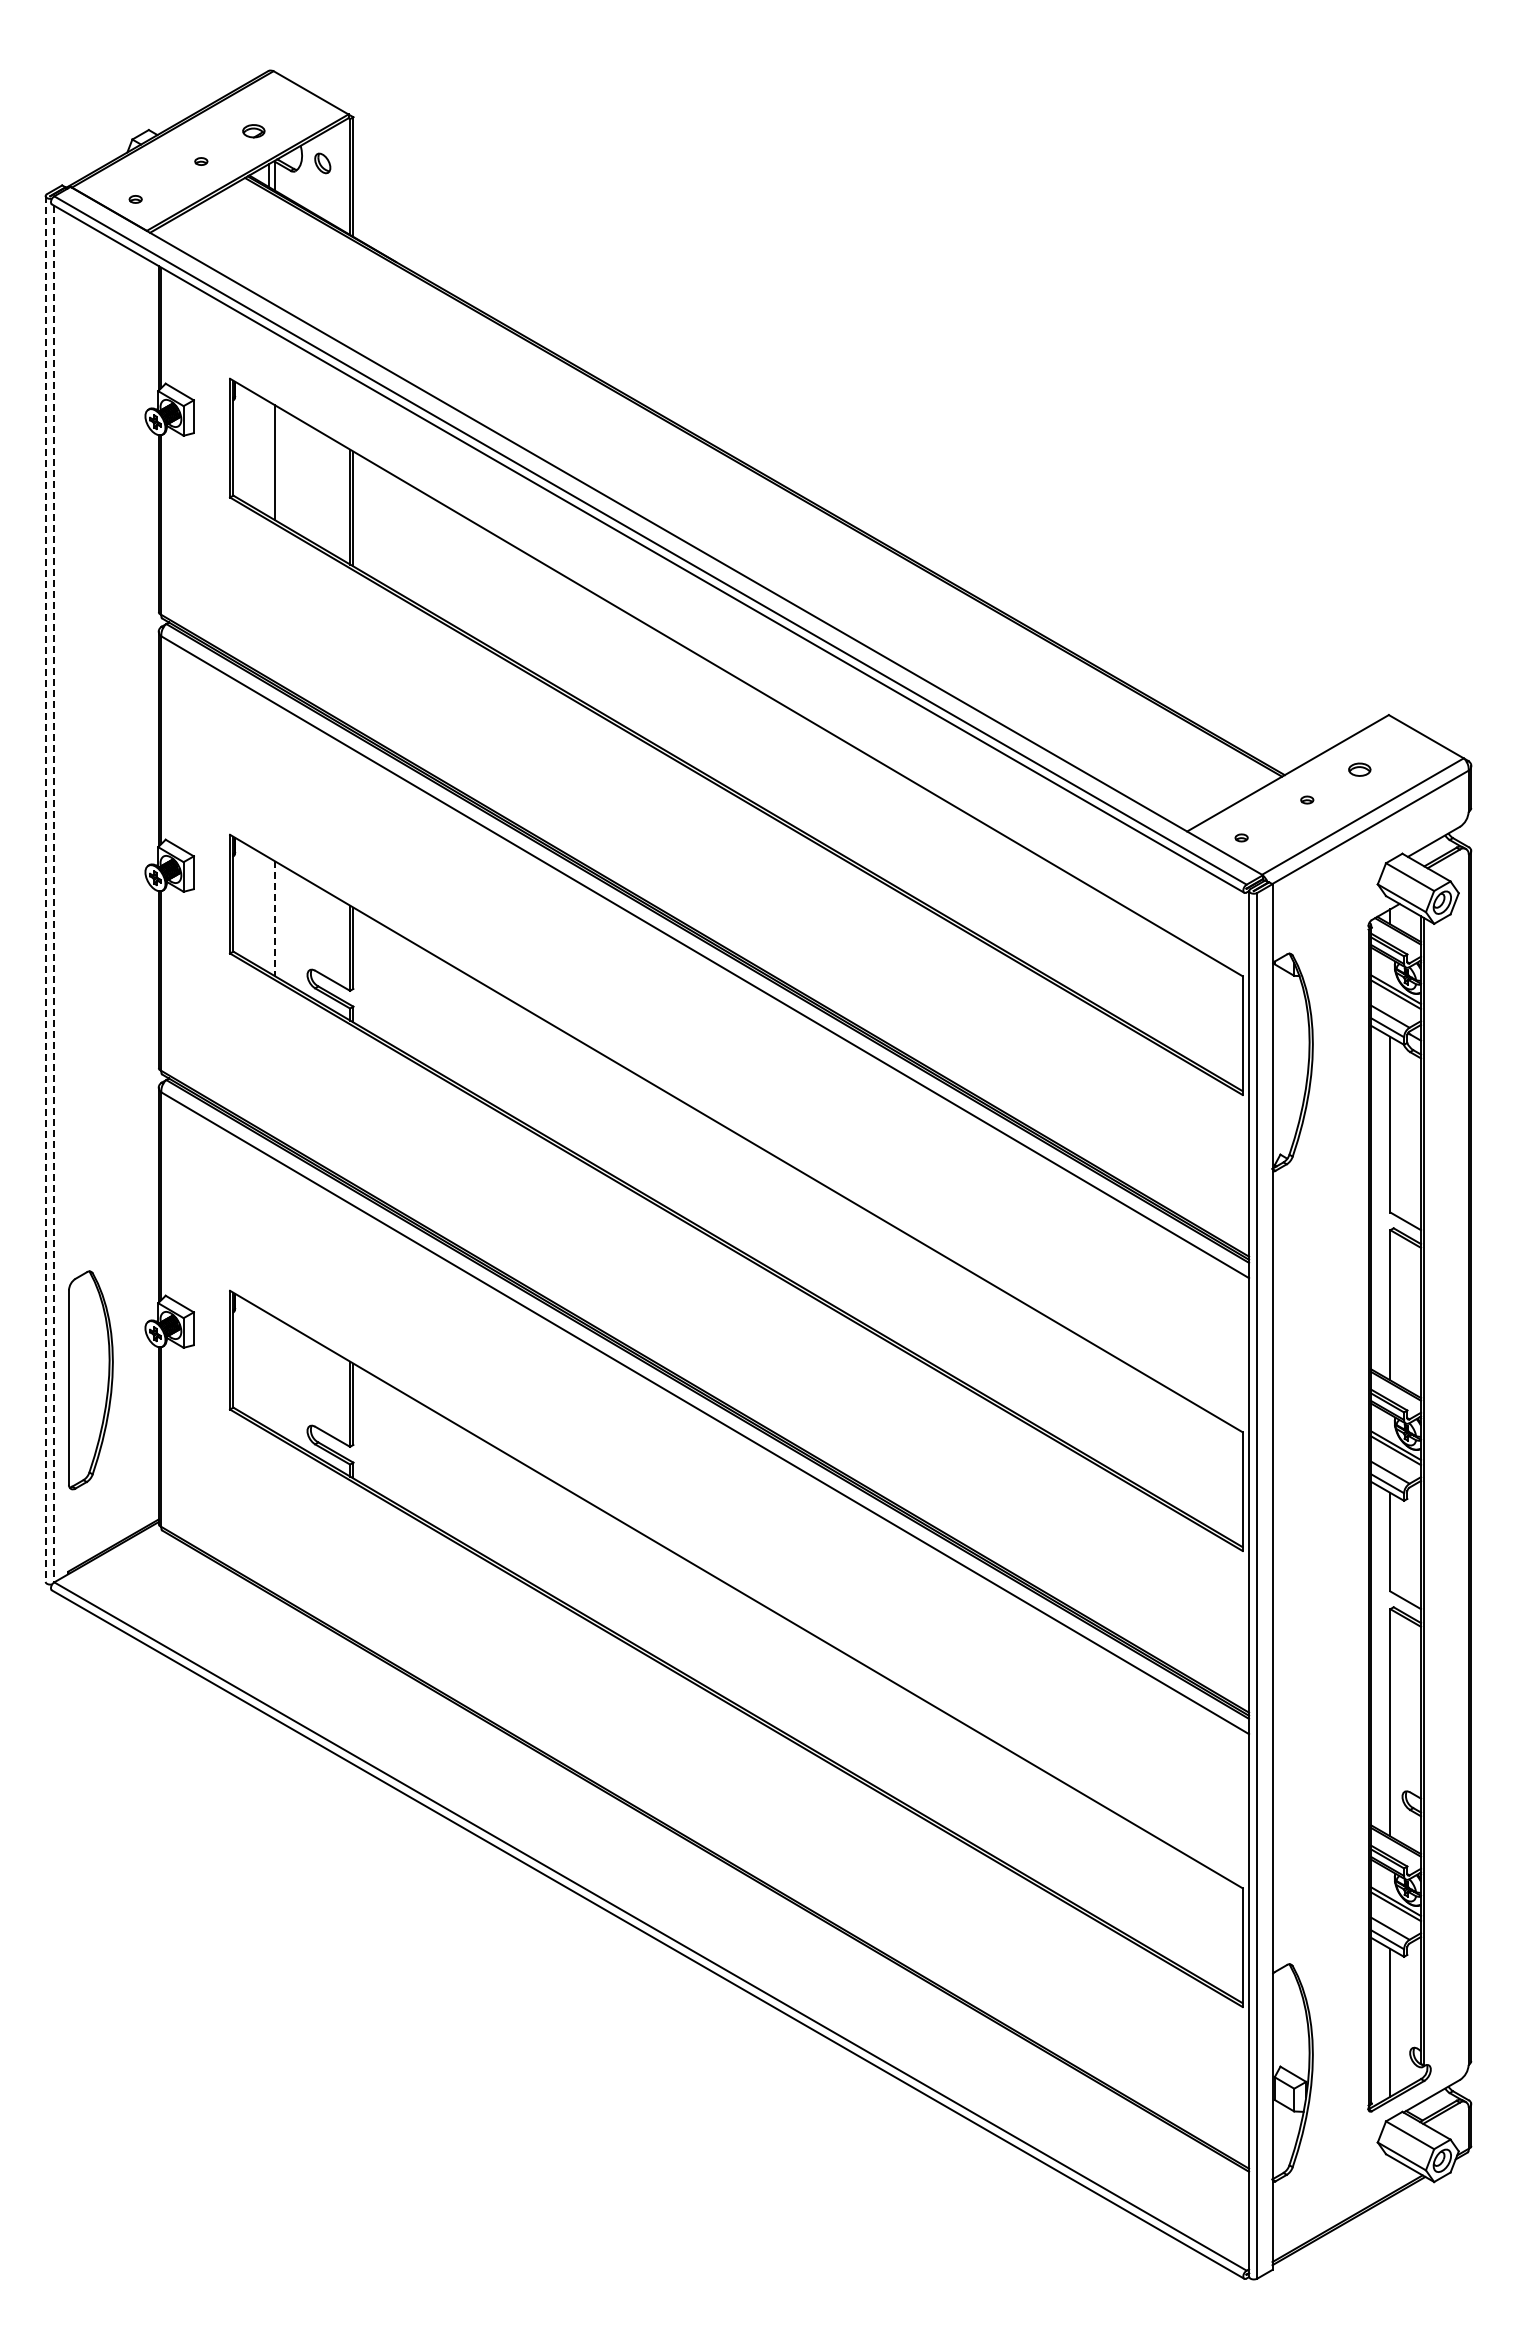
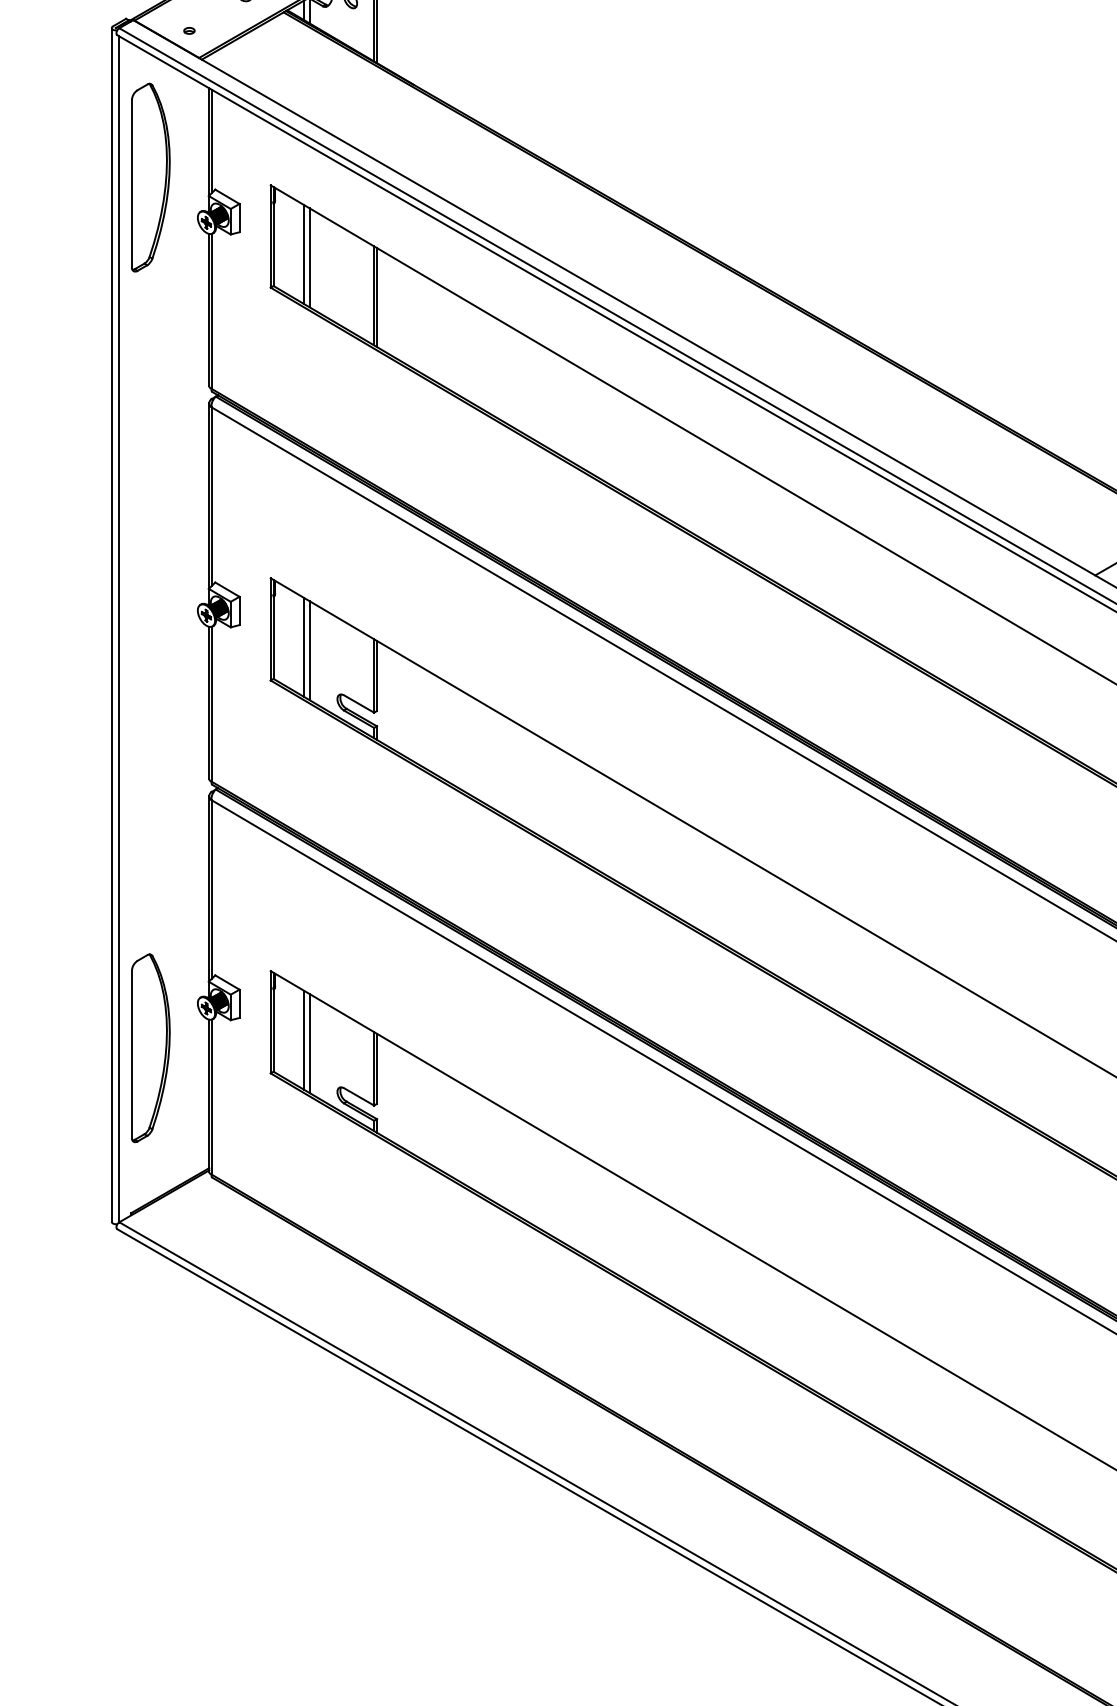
part: (90, 369) -> (150, 177), added
line: (268, 458) -> (303, 254), added
line: (45, 889) -> (111, 625), dashed -> solid
line: (53, 894) -> (118, 629), dashed -> solid
line: (268, 914) -> (303, 646), added
line: (275, 919) -> (309, 651), dashed -> solid
line: (268, 1370) -> (303, 1039), added
line: (275, 1374) -> (309, 1043), added

